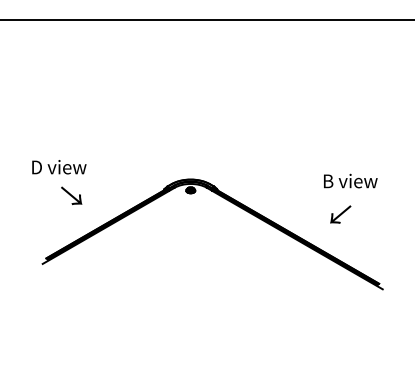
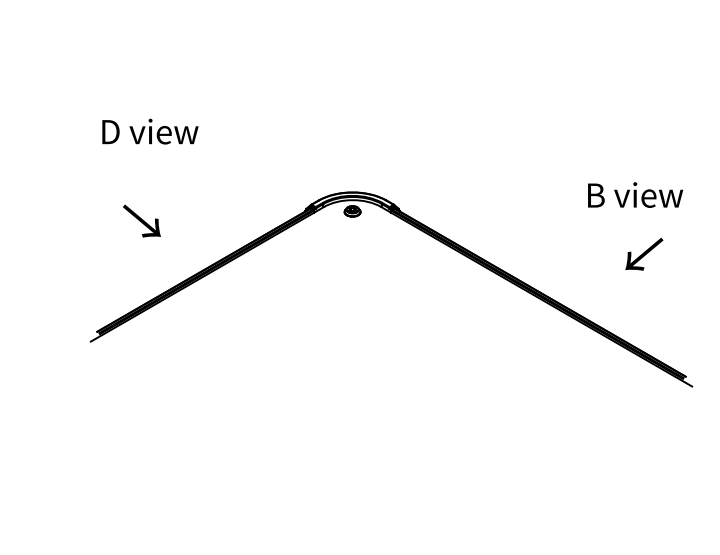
text: (59, 167) -> (150, 132), moved
text: (340, 214) -> (643, 254), moved

